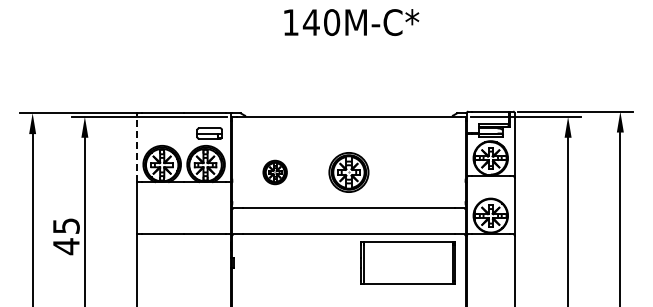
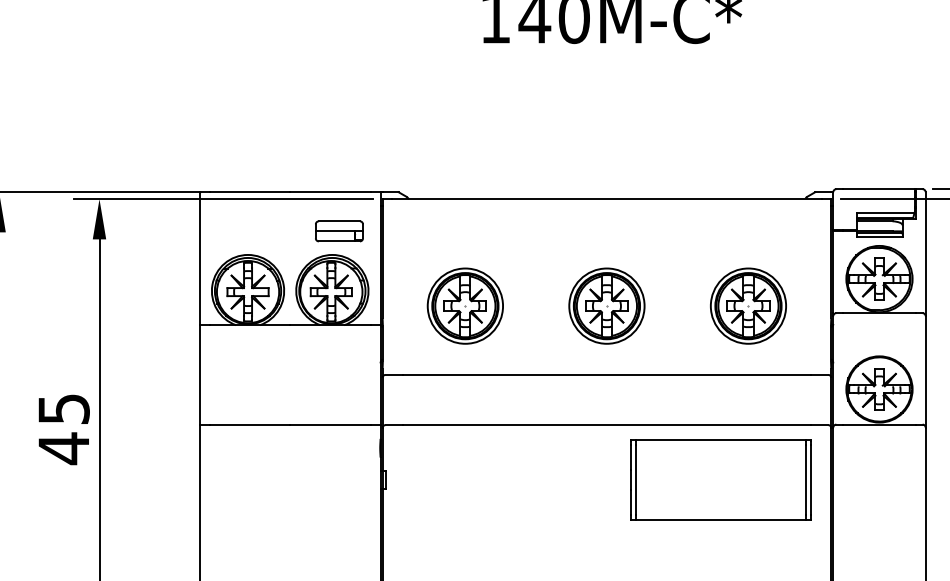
line: (137, 147) -> (200, 258), dashed -> solid
part: (274, 172) -> (463, 306), size x1.67
part: (422, 172) -> (748, 306), added

